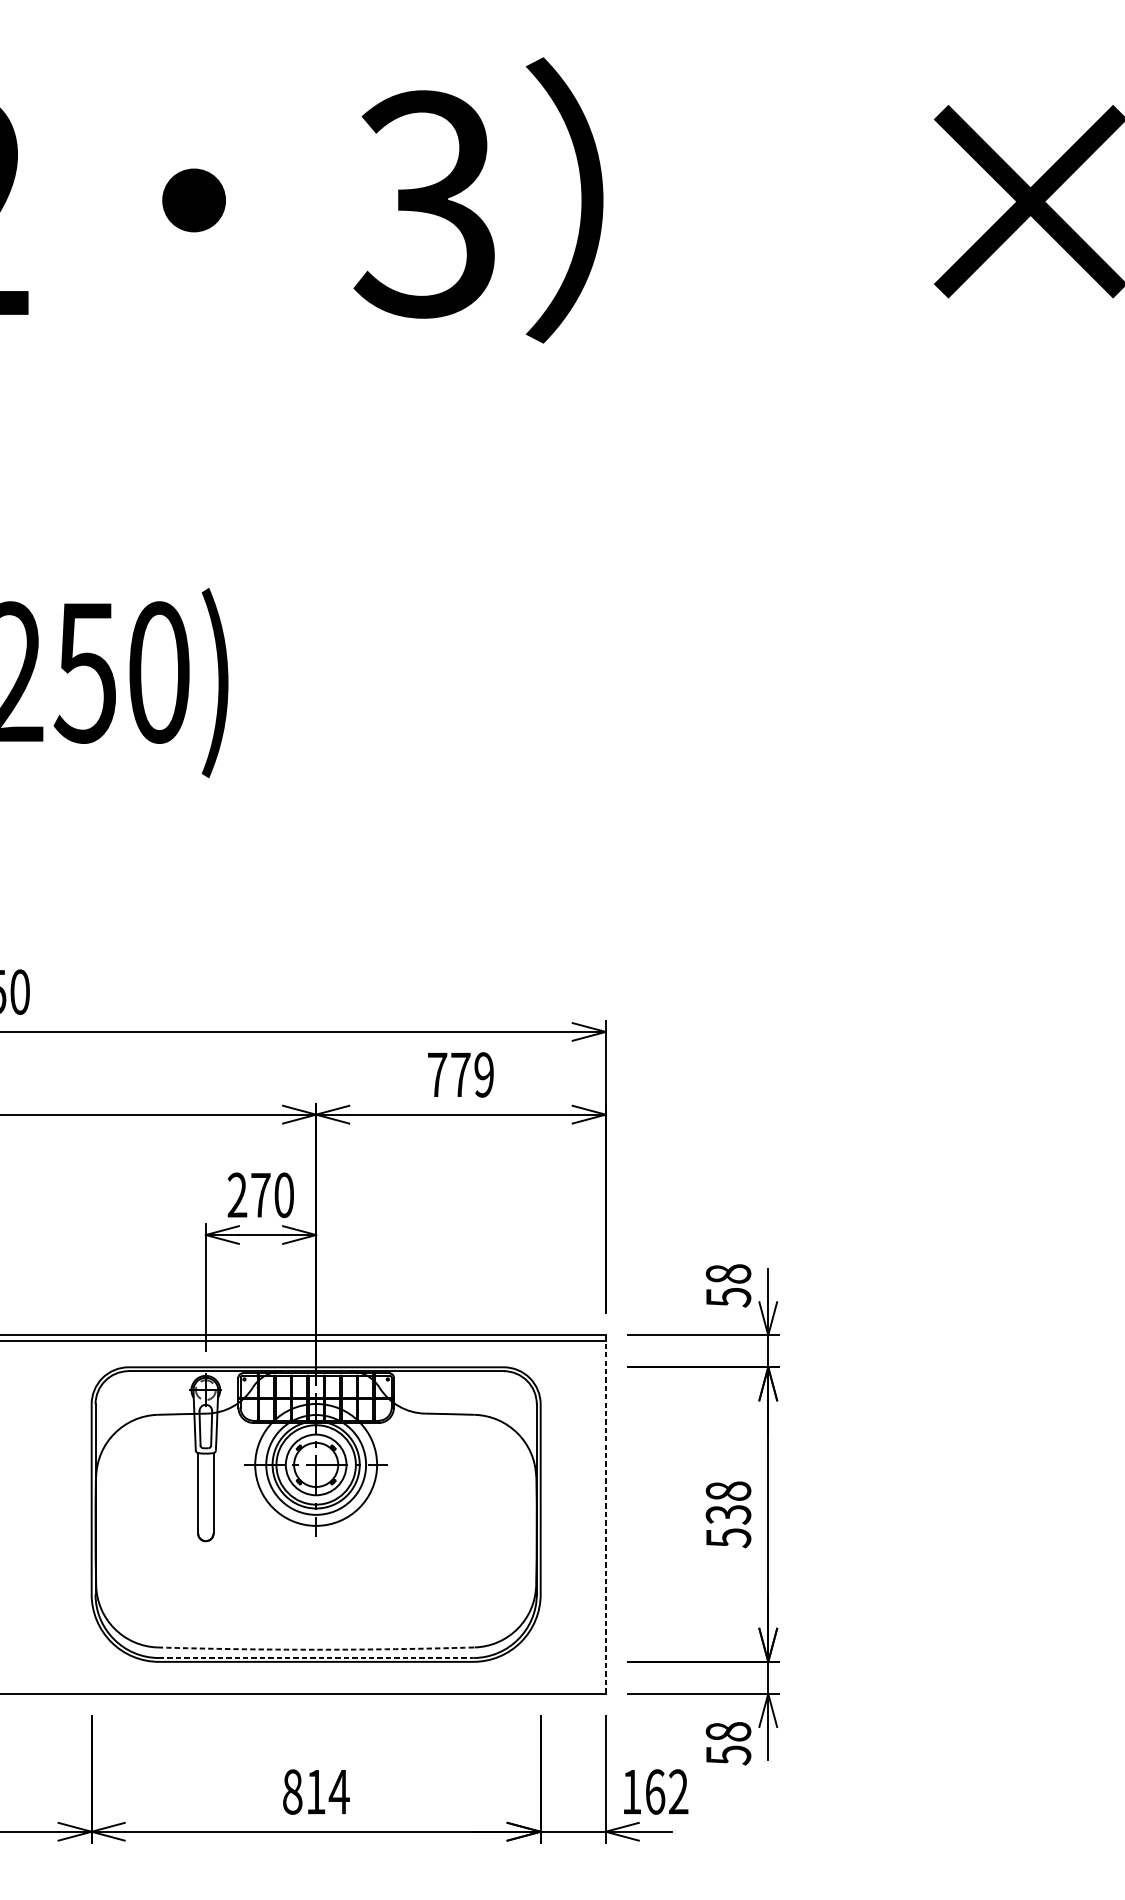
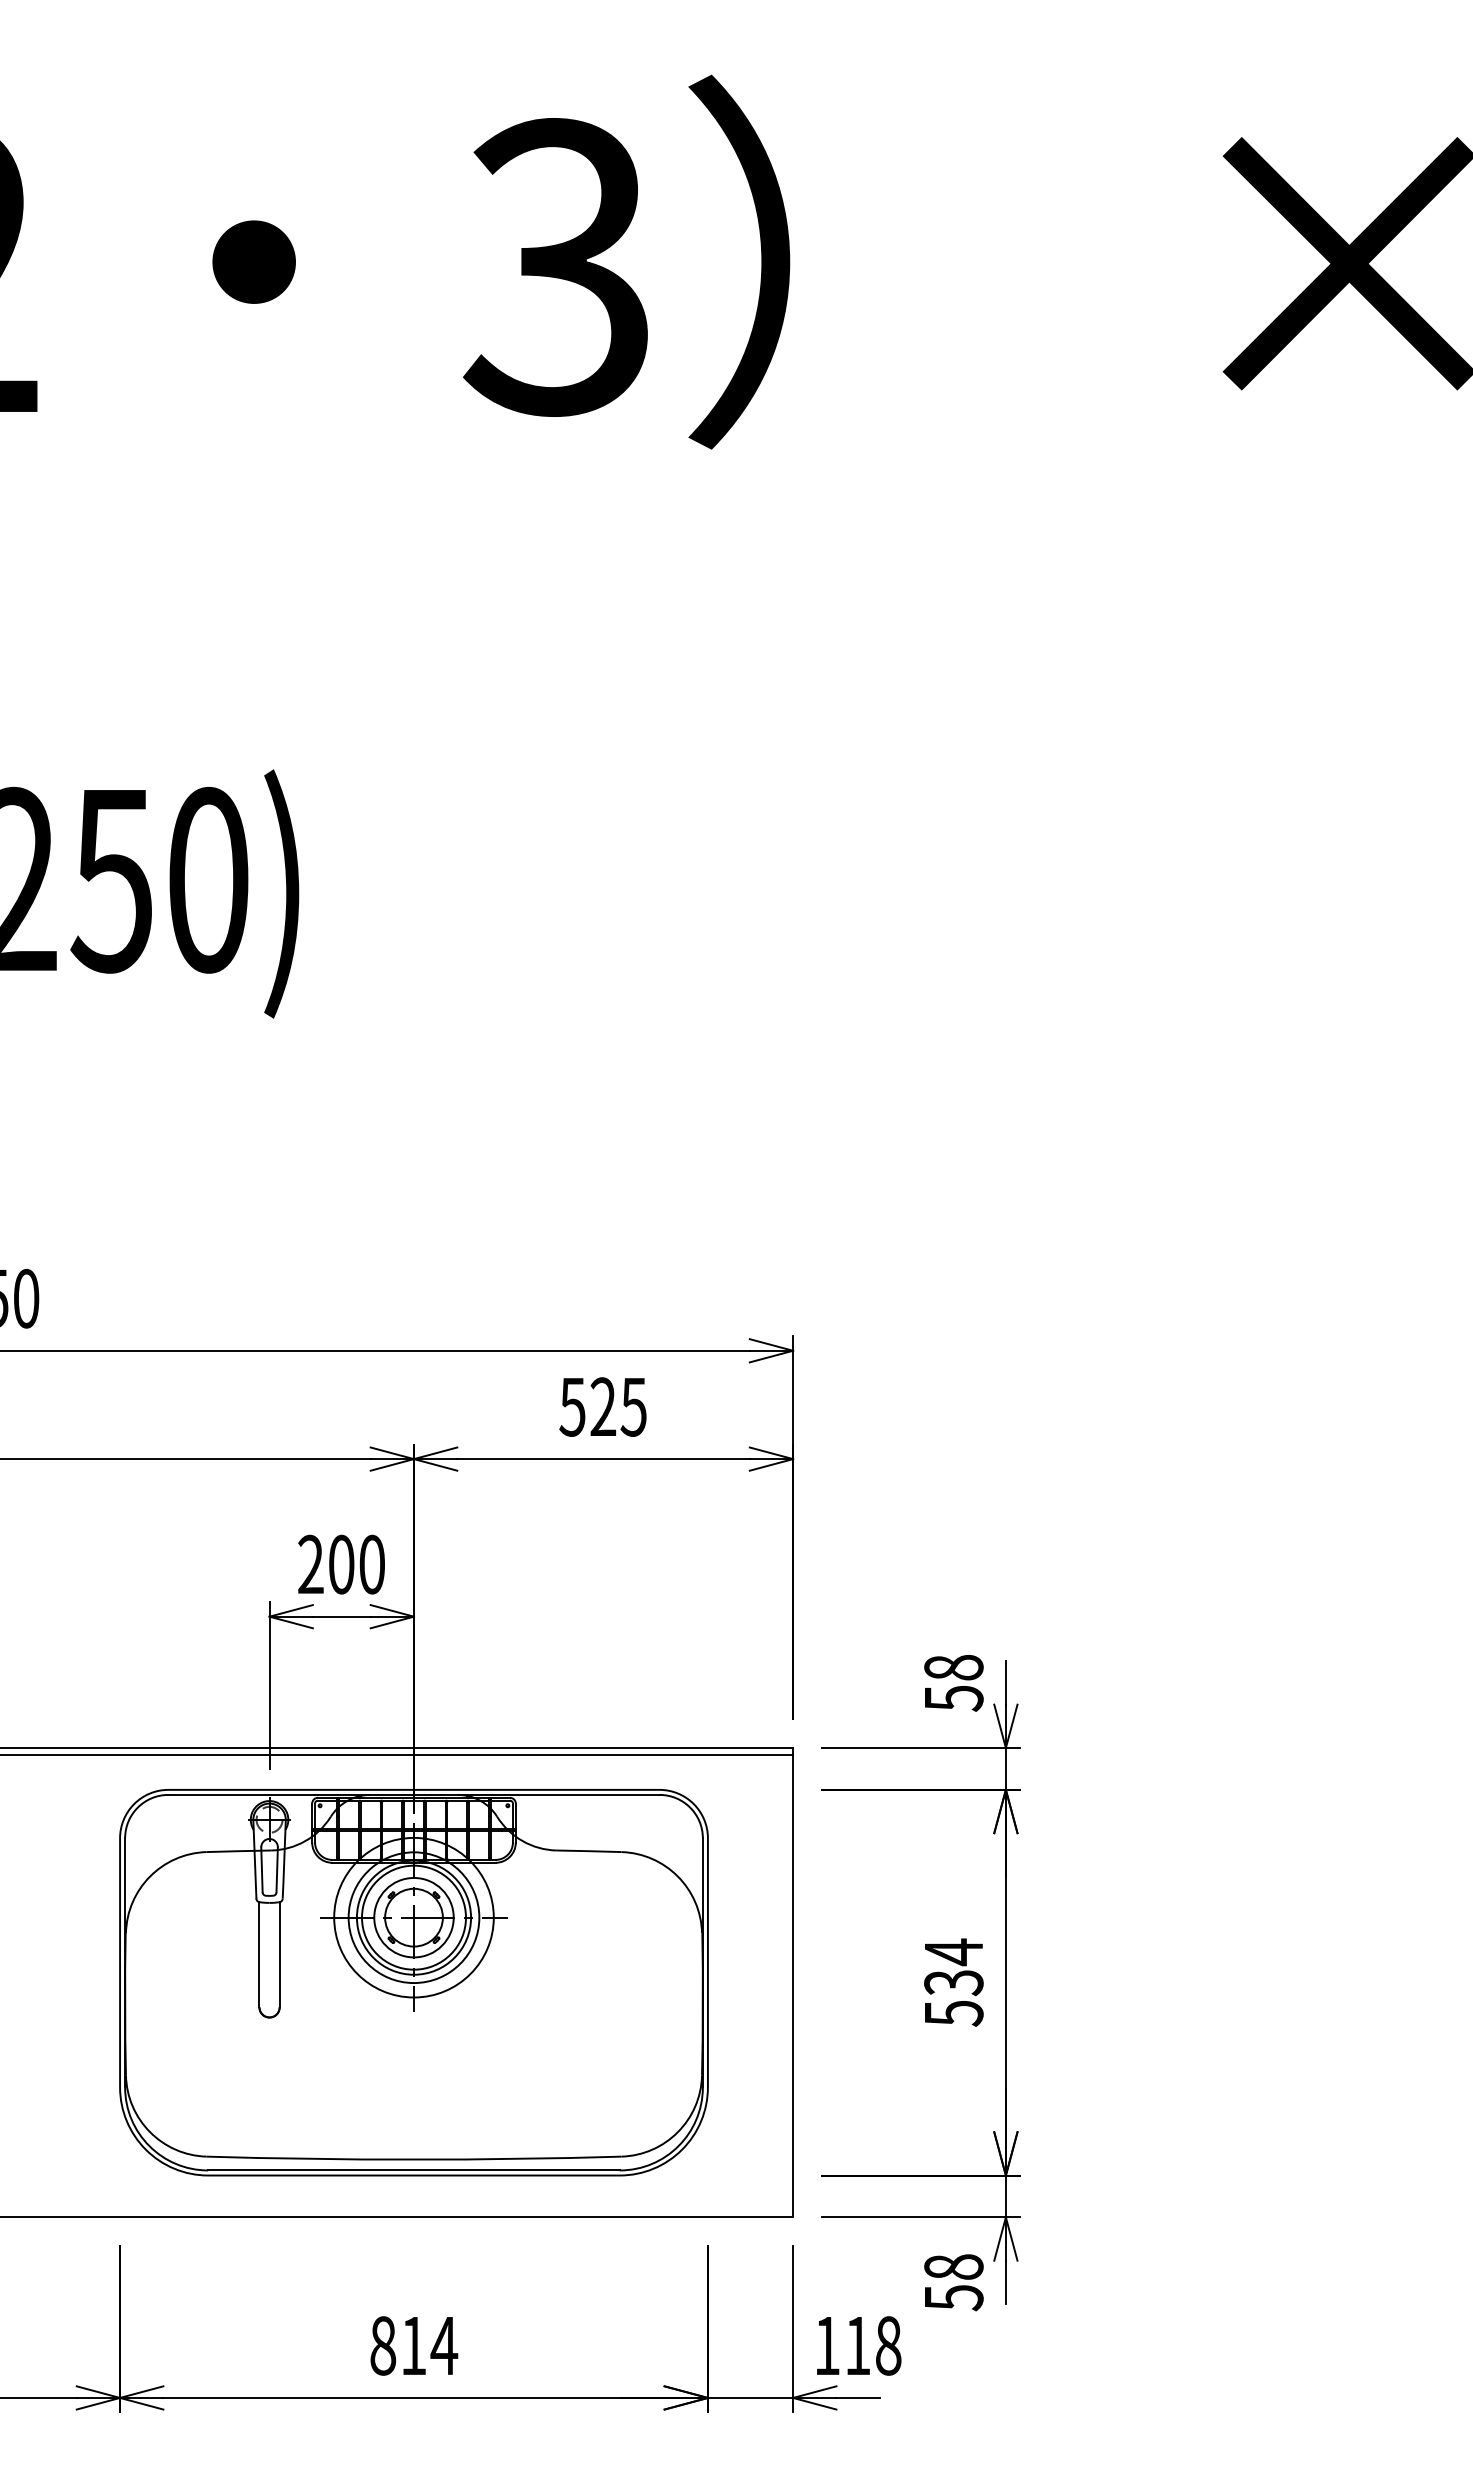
text: (460, 1074) -> (602, 1406), 779 -> 525
text: (260, 1195) -> (341, 1564), 270 -> 200
text: (728, 1491) -> (953, 1952), 538 -> 534
line: (606, 1514) -> (793, 1982), dashed -> solid
arc: (316, 1649) -> (414, 2159), dashed -> solid
line: (316, 1658) -> (414, 2170), dashed -> solid
text: (667, 1791) -> (873, 2345), 162 -> 118

